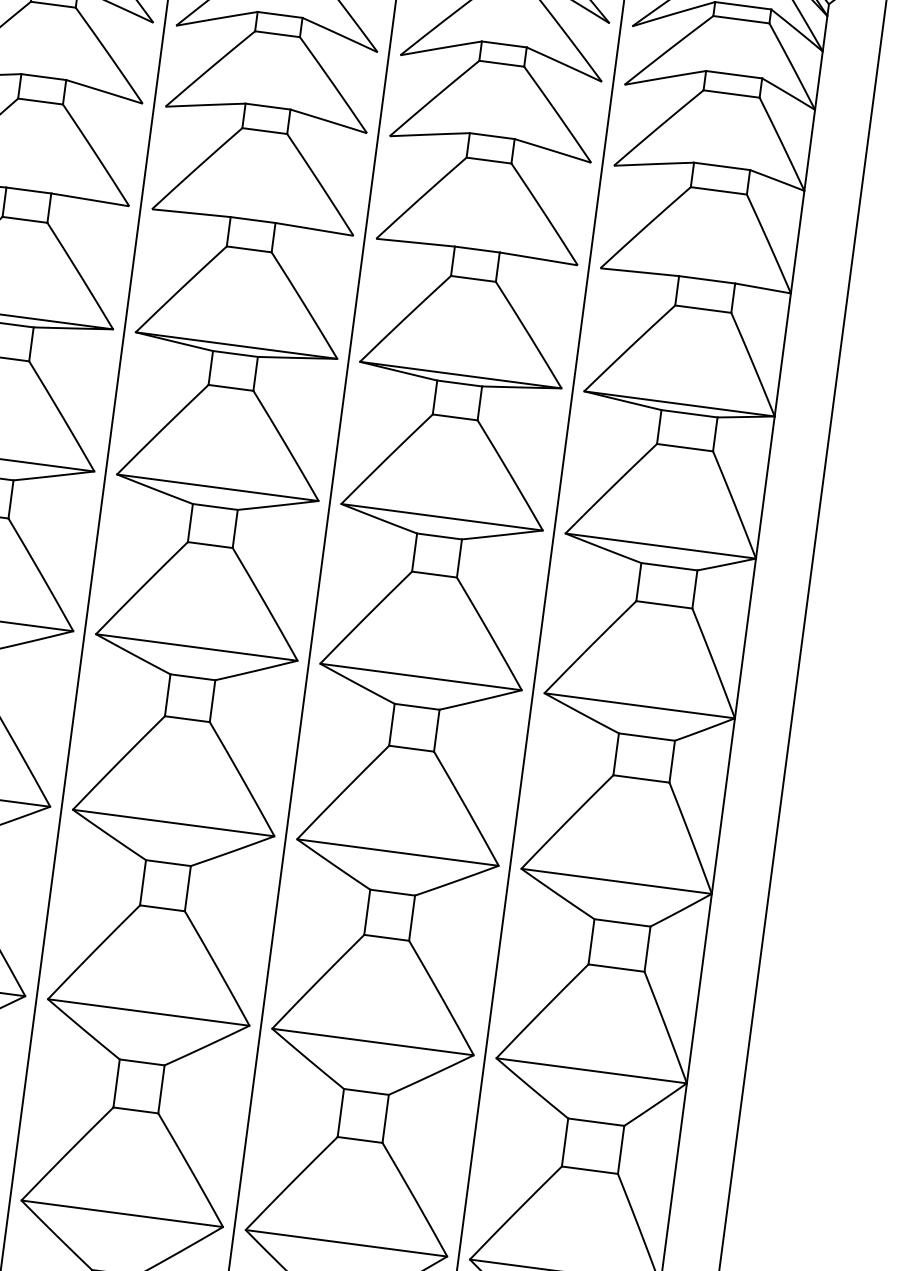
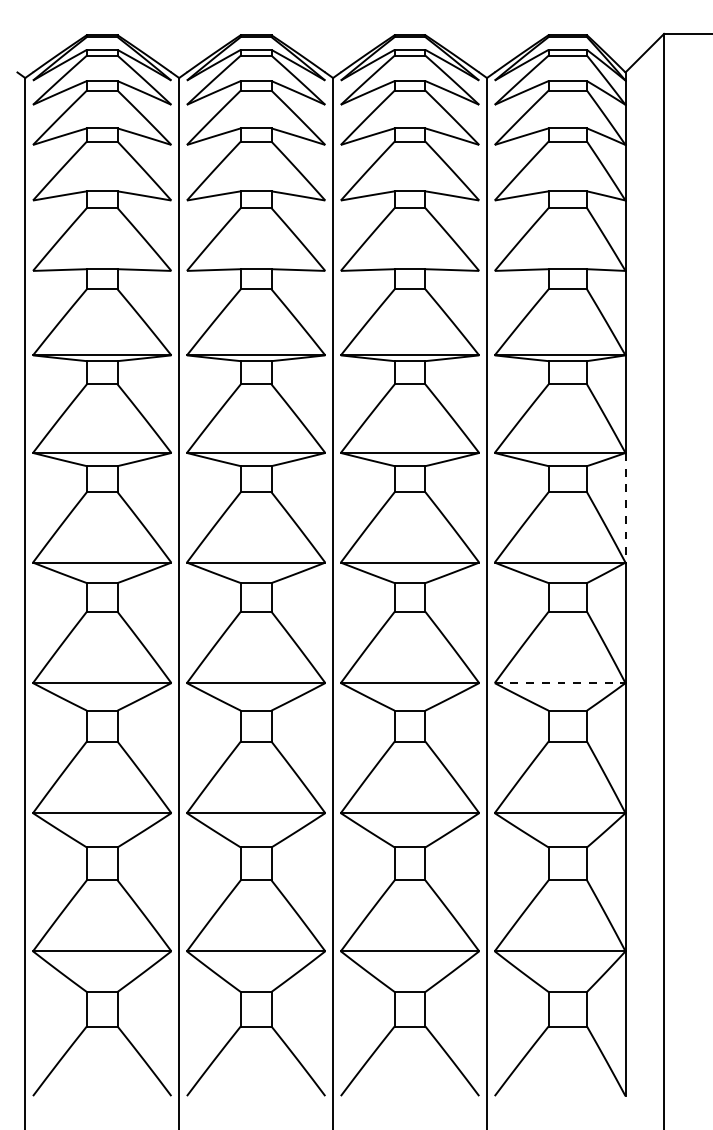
line: (745, 638) -> (625, 507), solid -> dashed
line: (617, 881) -> (560, 683), solid -> dashed

